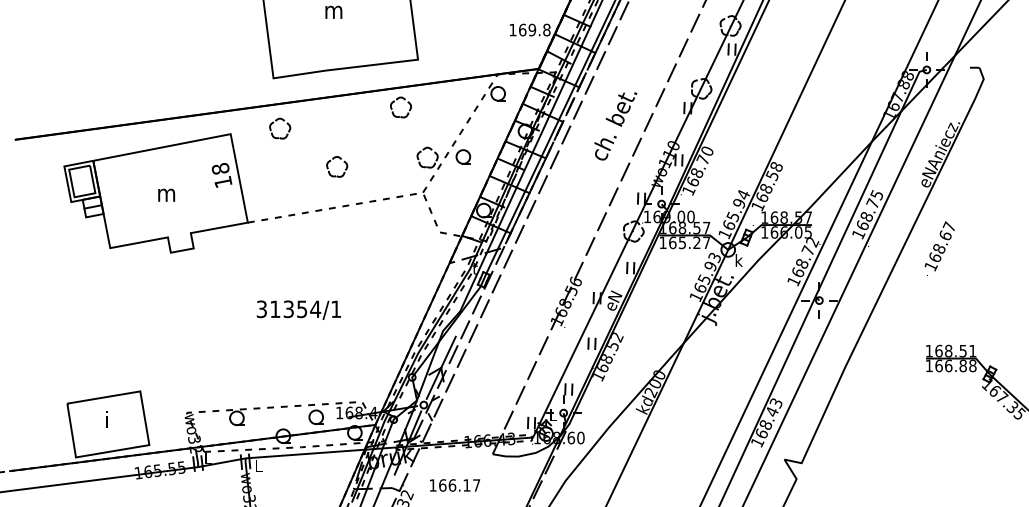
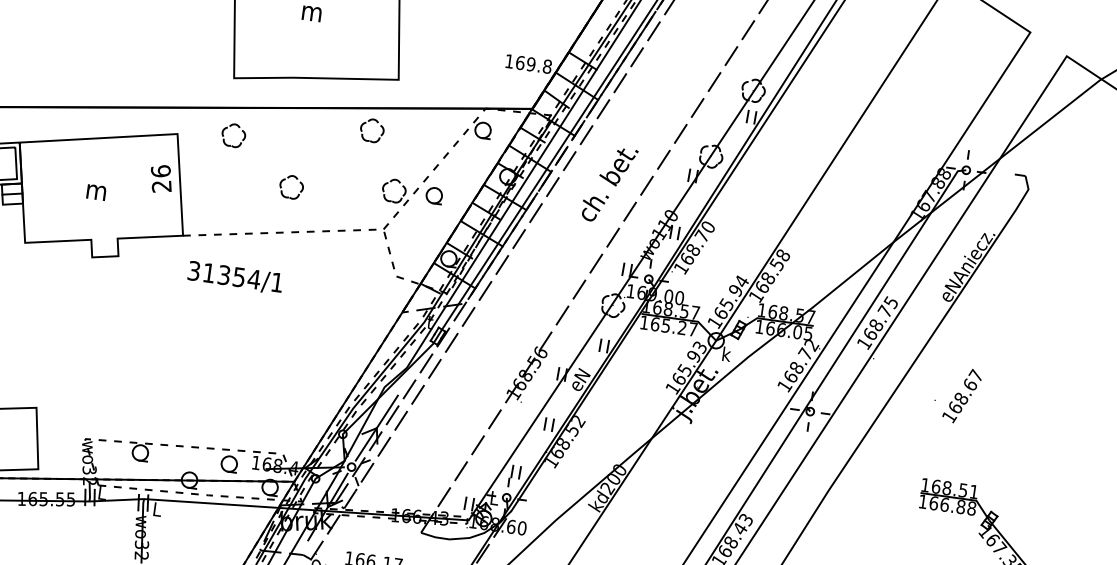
text: (221, 175) -> (160, 178), 18 -> 26
text: (939, 246) -> (961, 396), moved
text: (298, 309) -> (235, 276), moved

